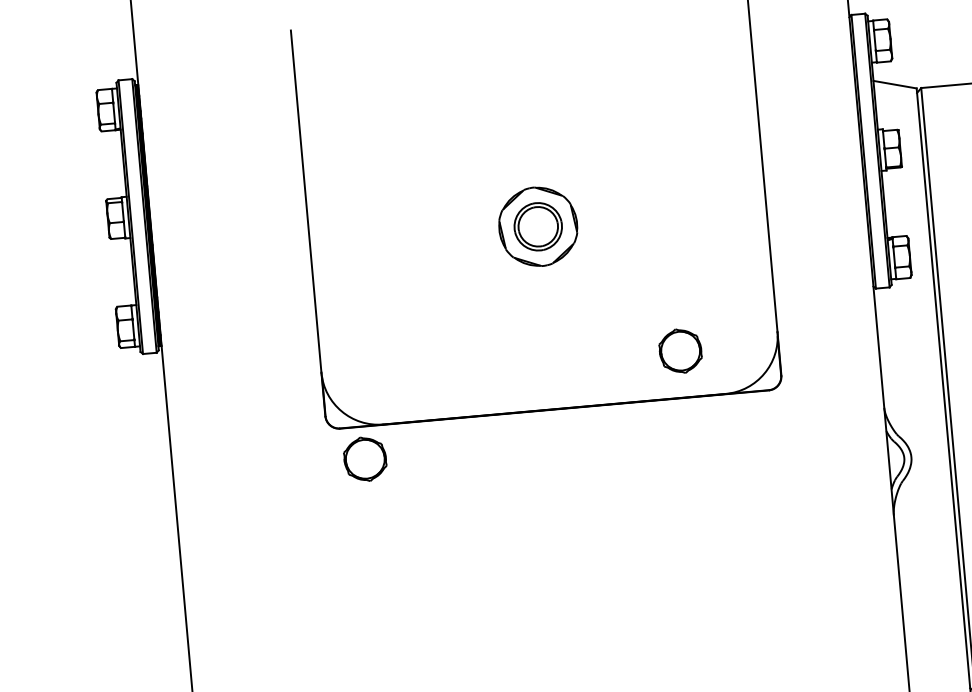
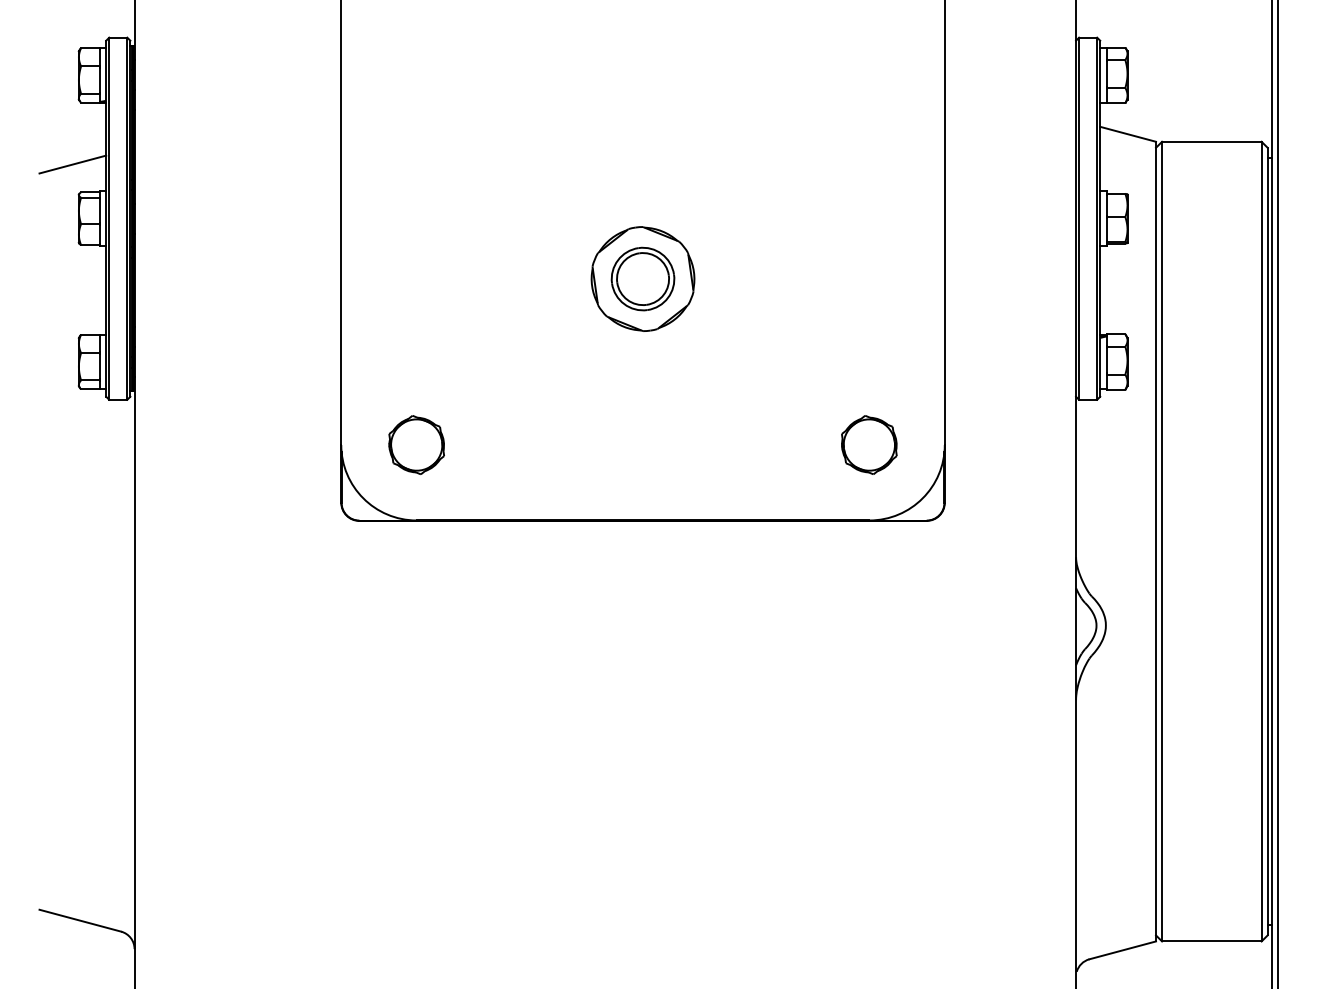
line: (99, 178) -> (72, 164), added
part: (680, 350) -> (869, 444), moved
part: (365, 458) -> (416, 444), moved

